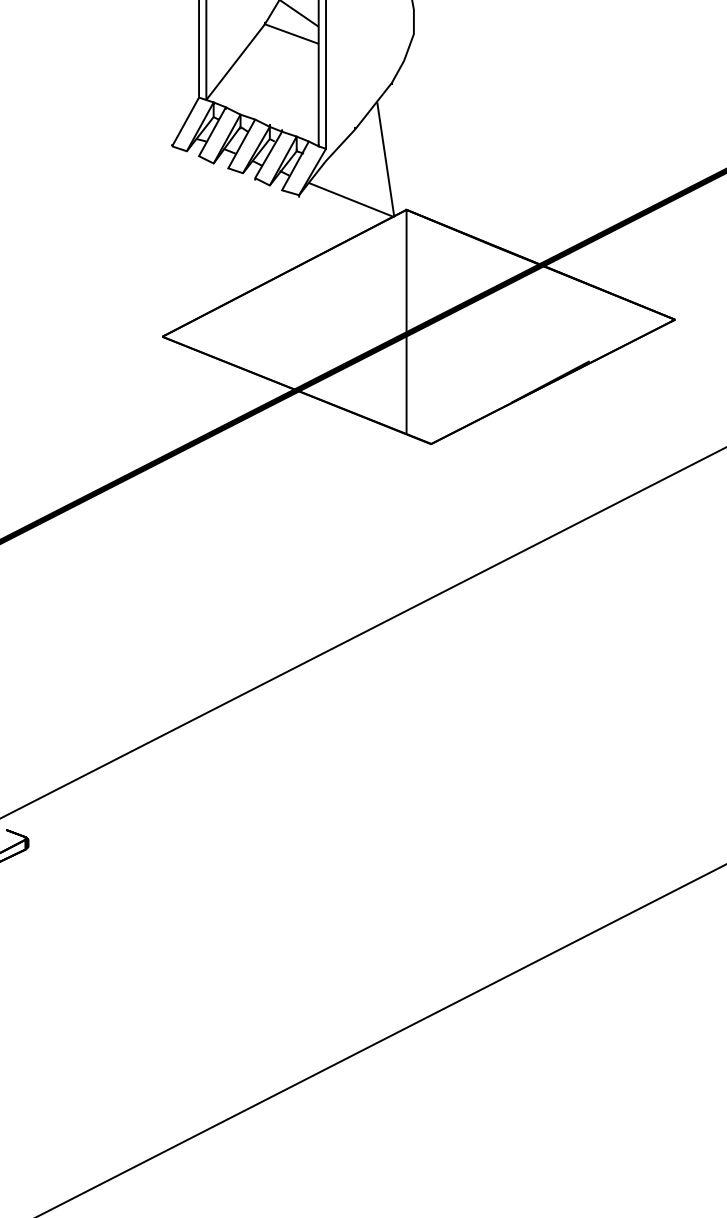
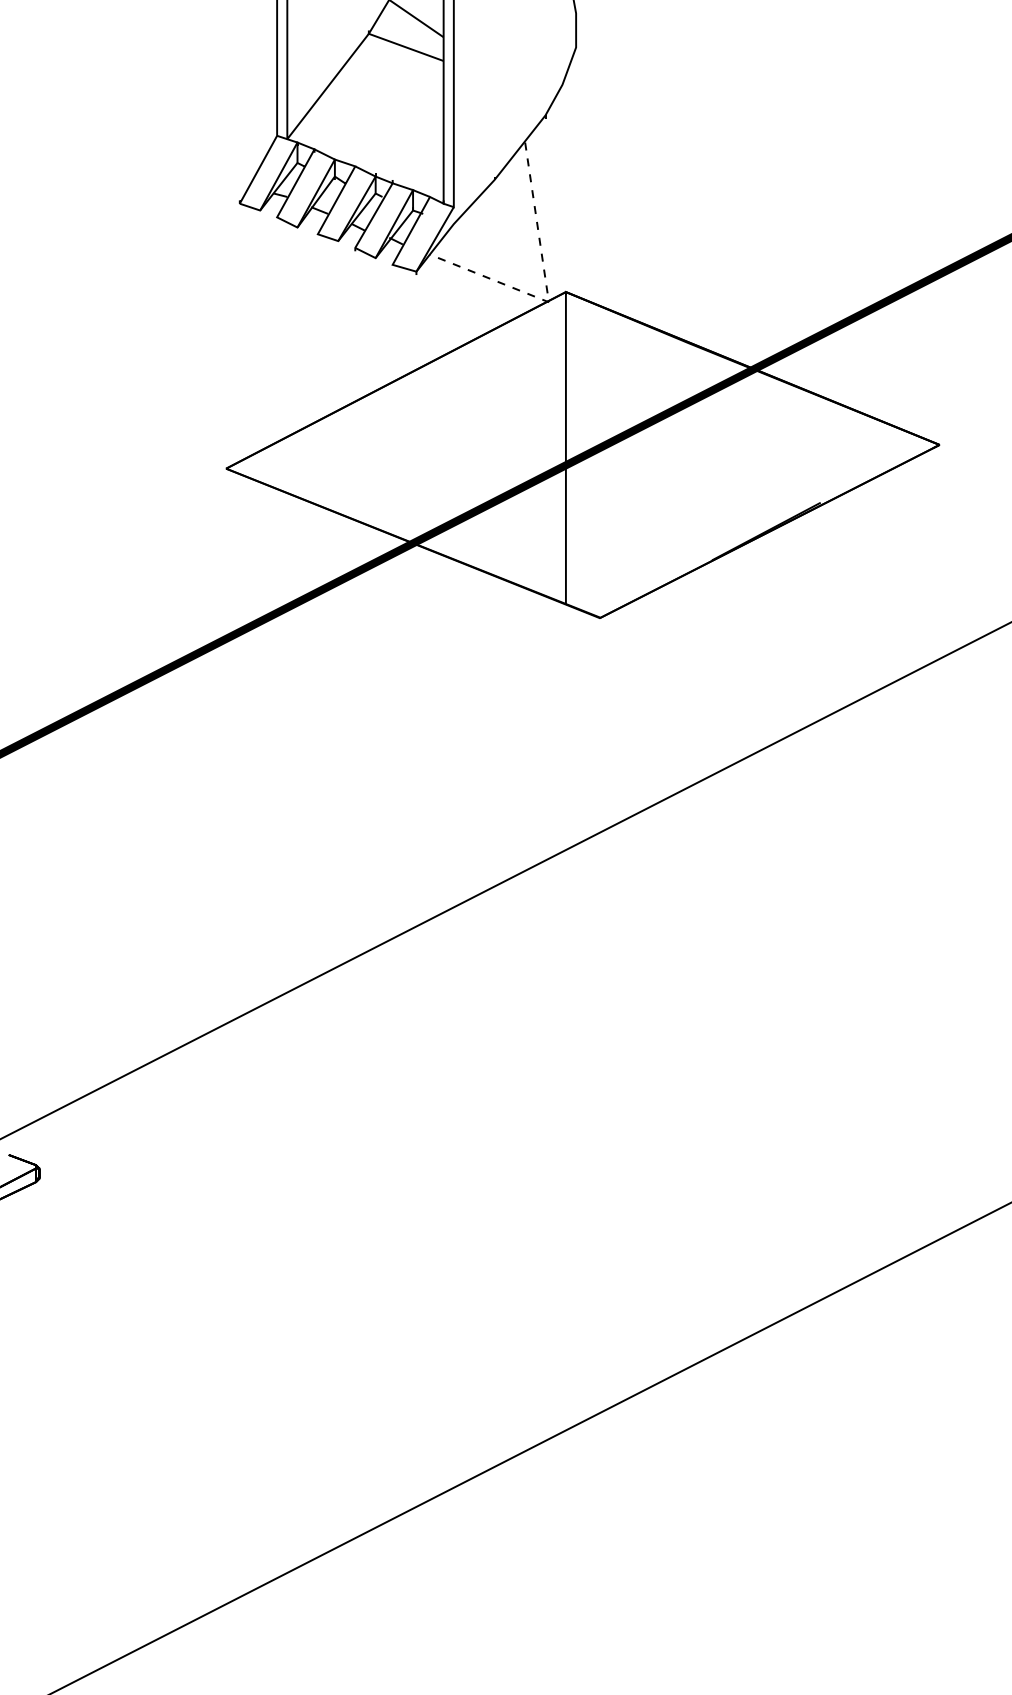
line: (392, 205) -> (546, 286), solid -> dashed

